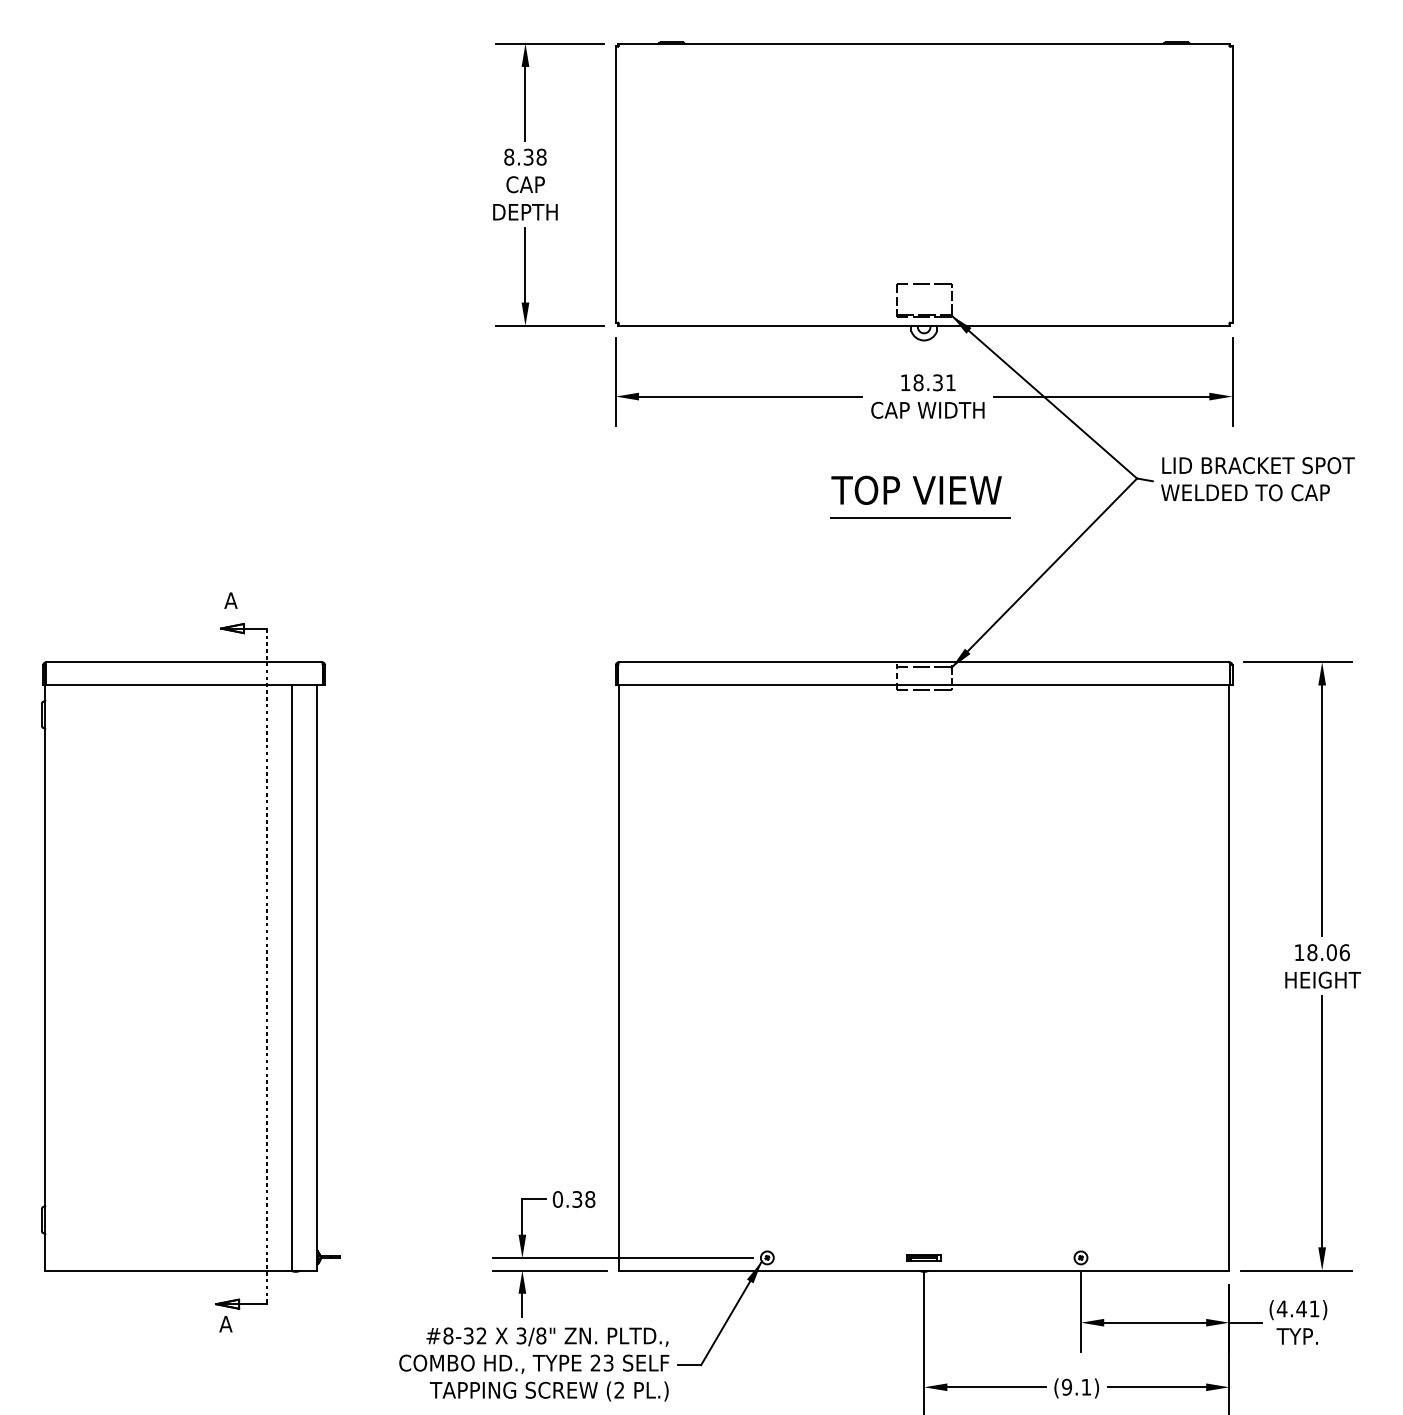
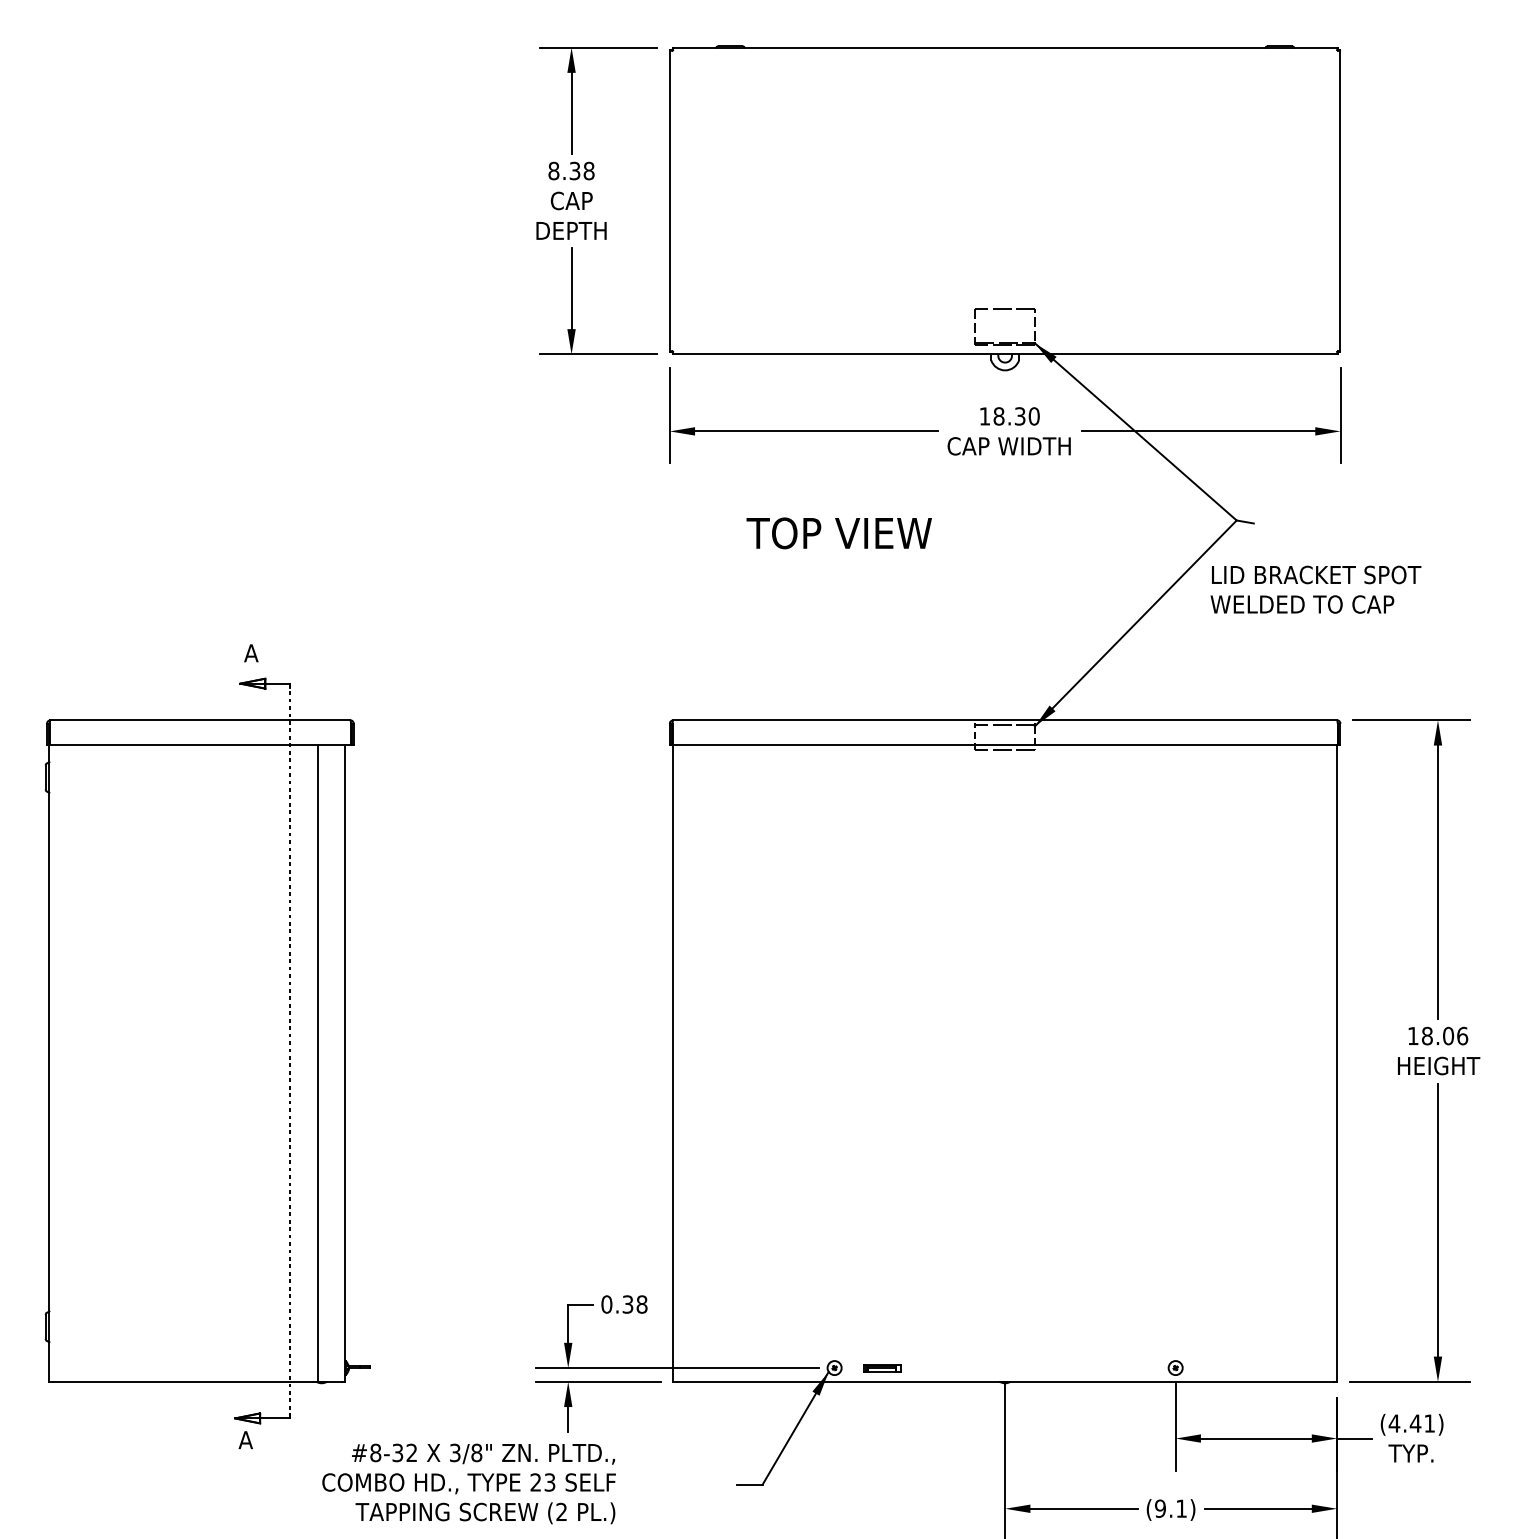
text: (950, 382) -> (1033, 416), 18.31 -> 18.30
text: (1257, 479) -> (1315, 590), moved
text: (916, 489) -> (839, 532), moved
line: (920, 518) -> (1001, 563), removed
part: (923, 1257) -> (881, 1367), moved
text: (534, 1364) -> (469, 1483), moved

